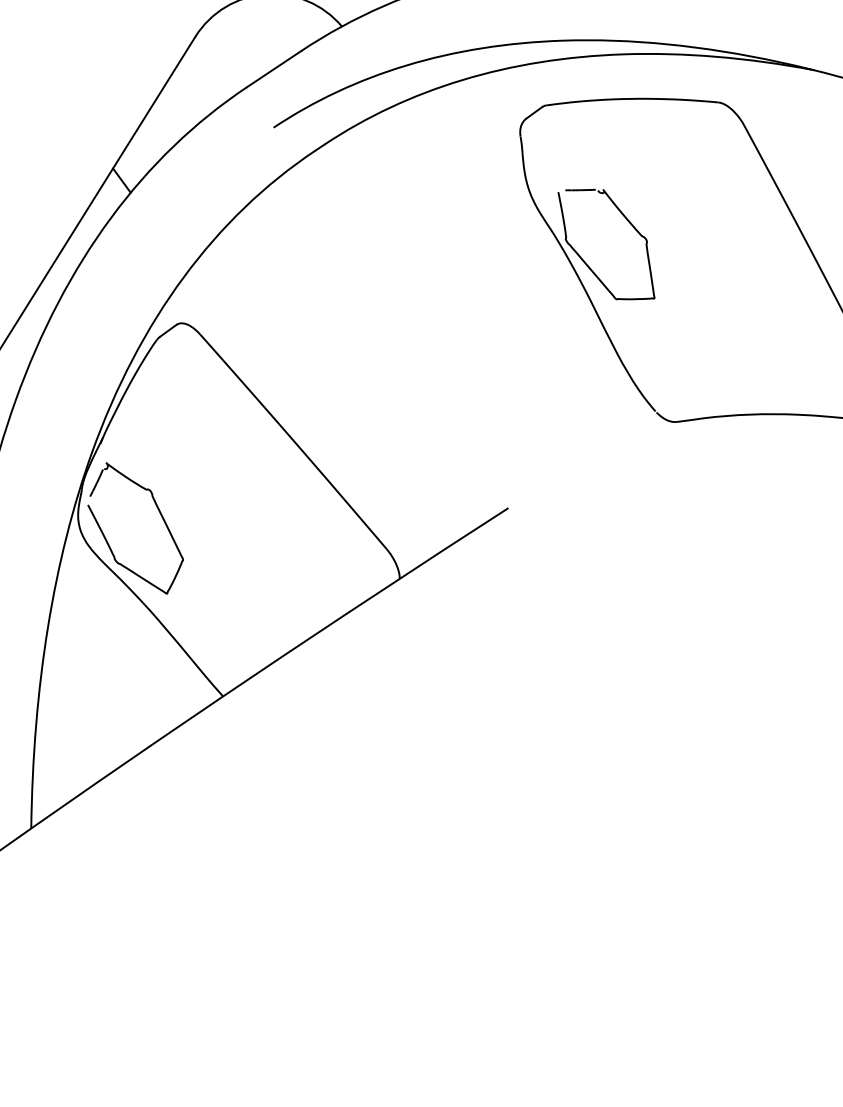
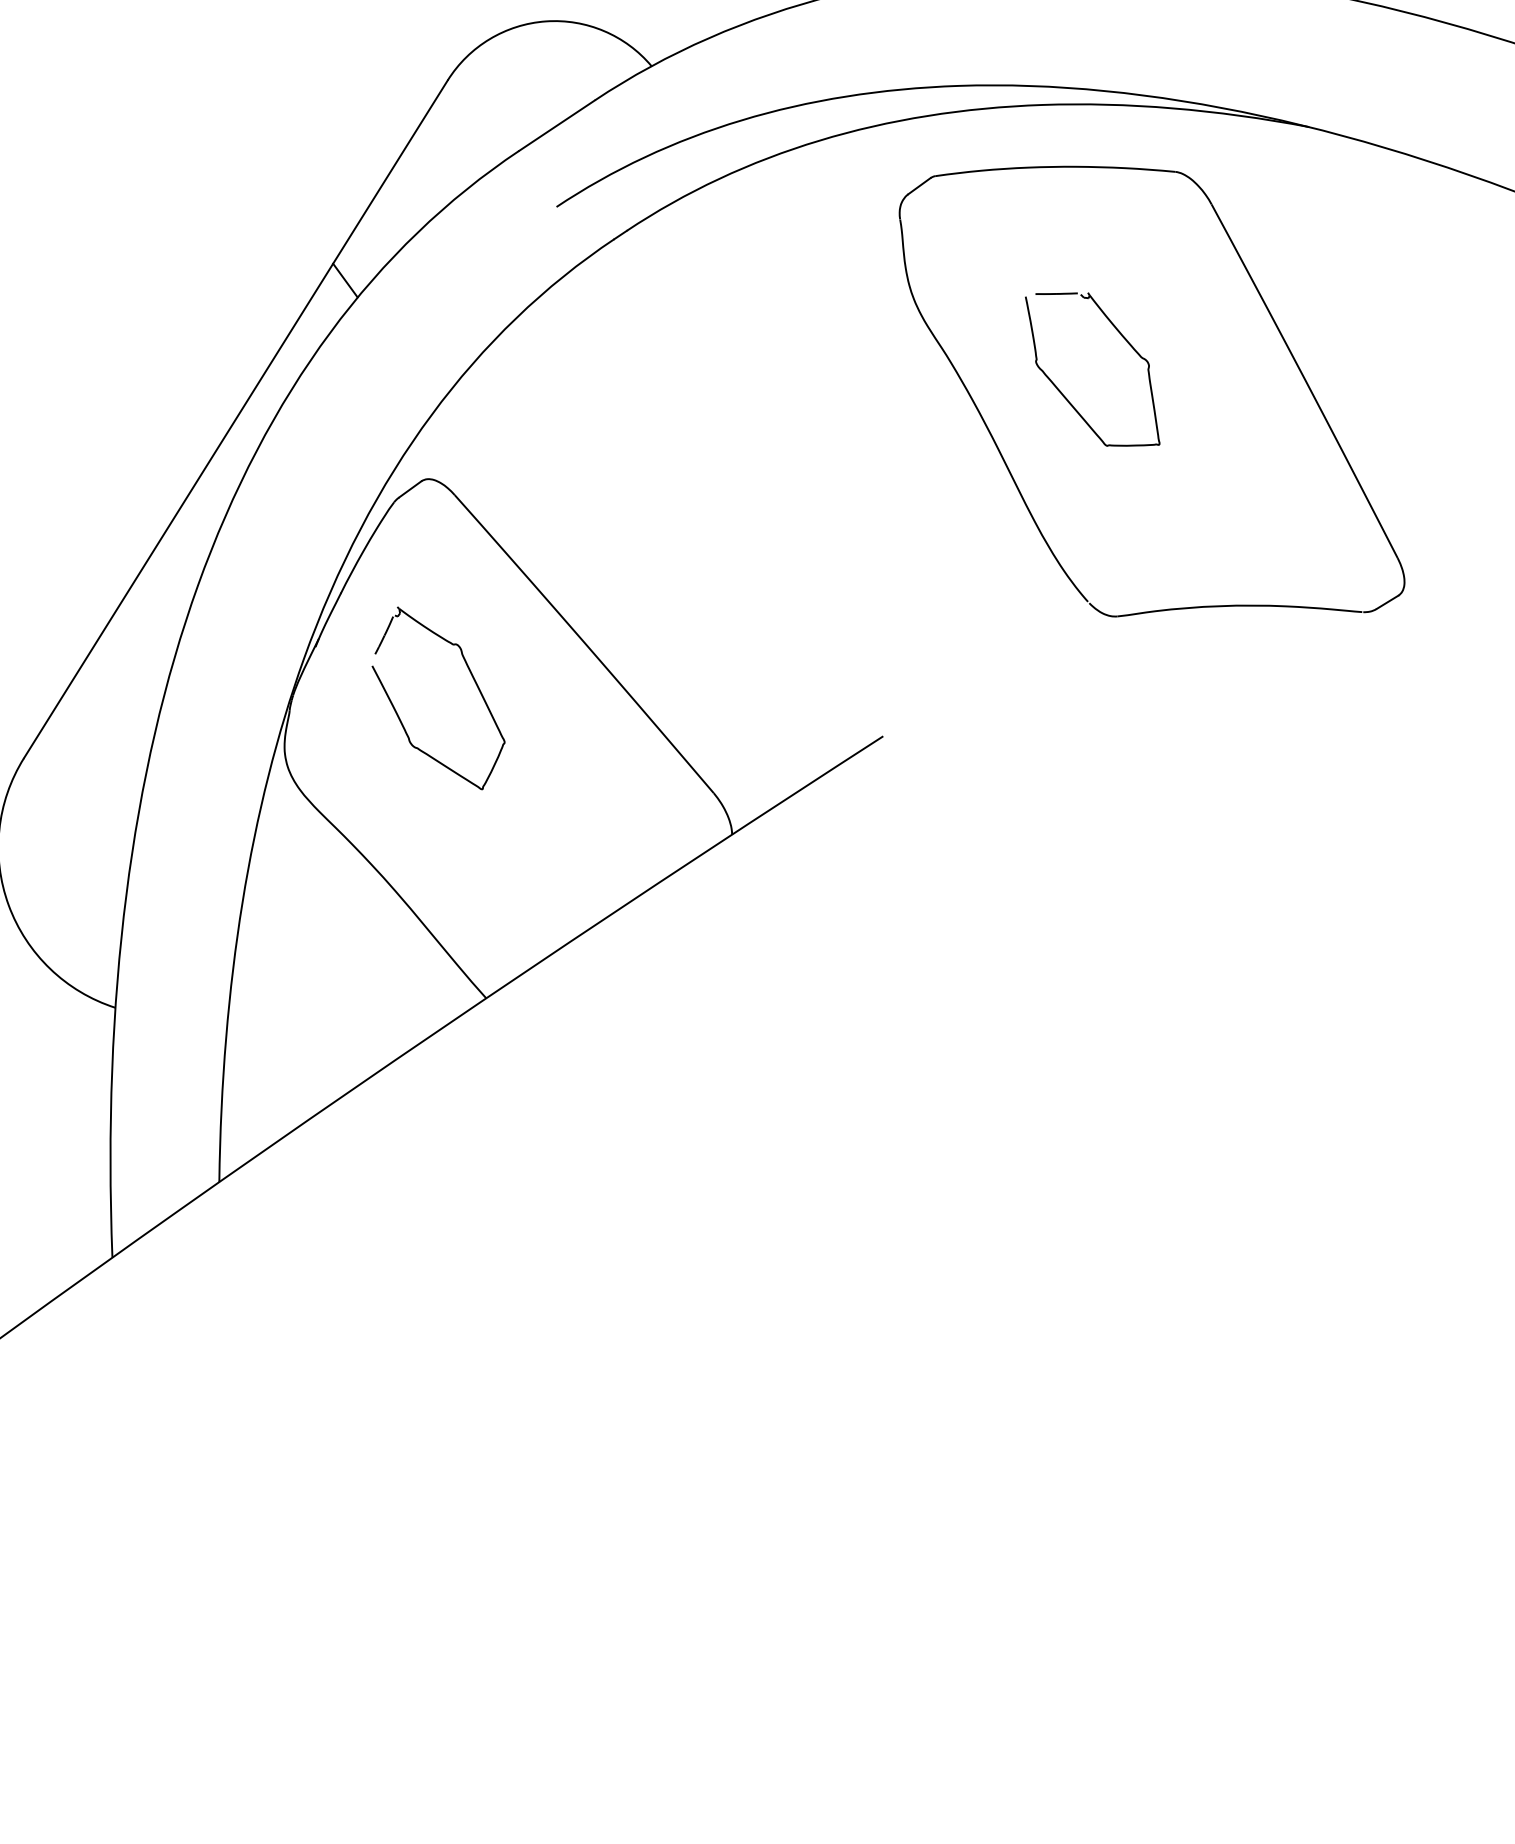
part: (584, 260) -> (1061, 391), moved
part: (160, 515) -> (473, 680), moved

